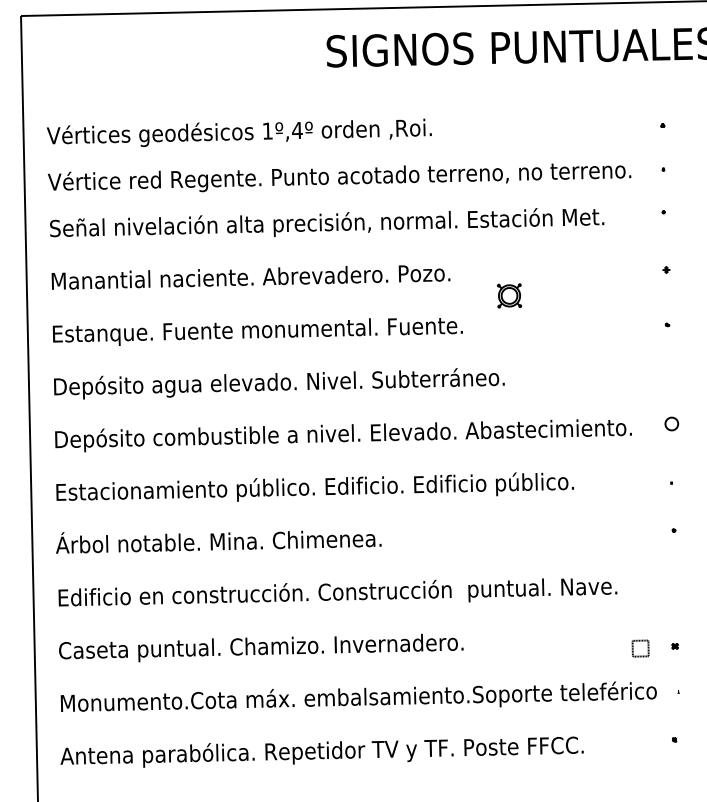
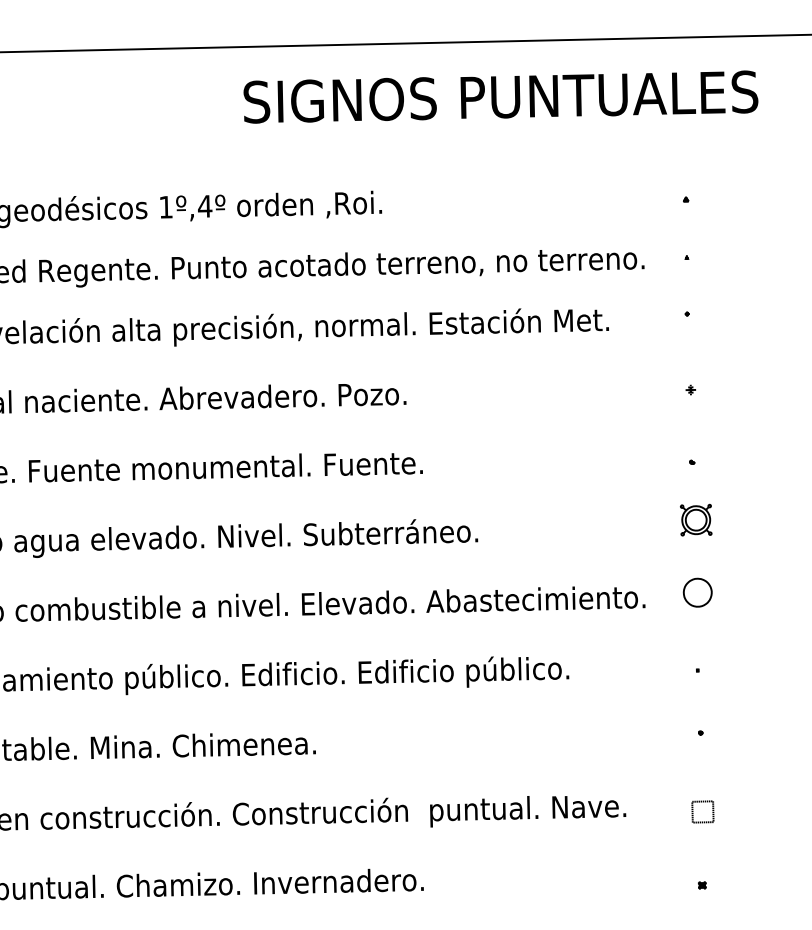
part: (509, 295) -> (696, 519), moved
part: (671, 423) -> (697, 592), size x1.67
part: (640, 648) -> (702, 811), moved

